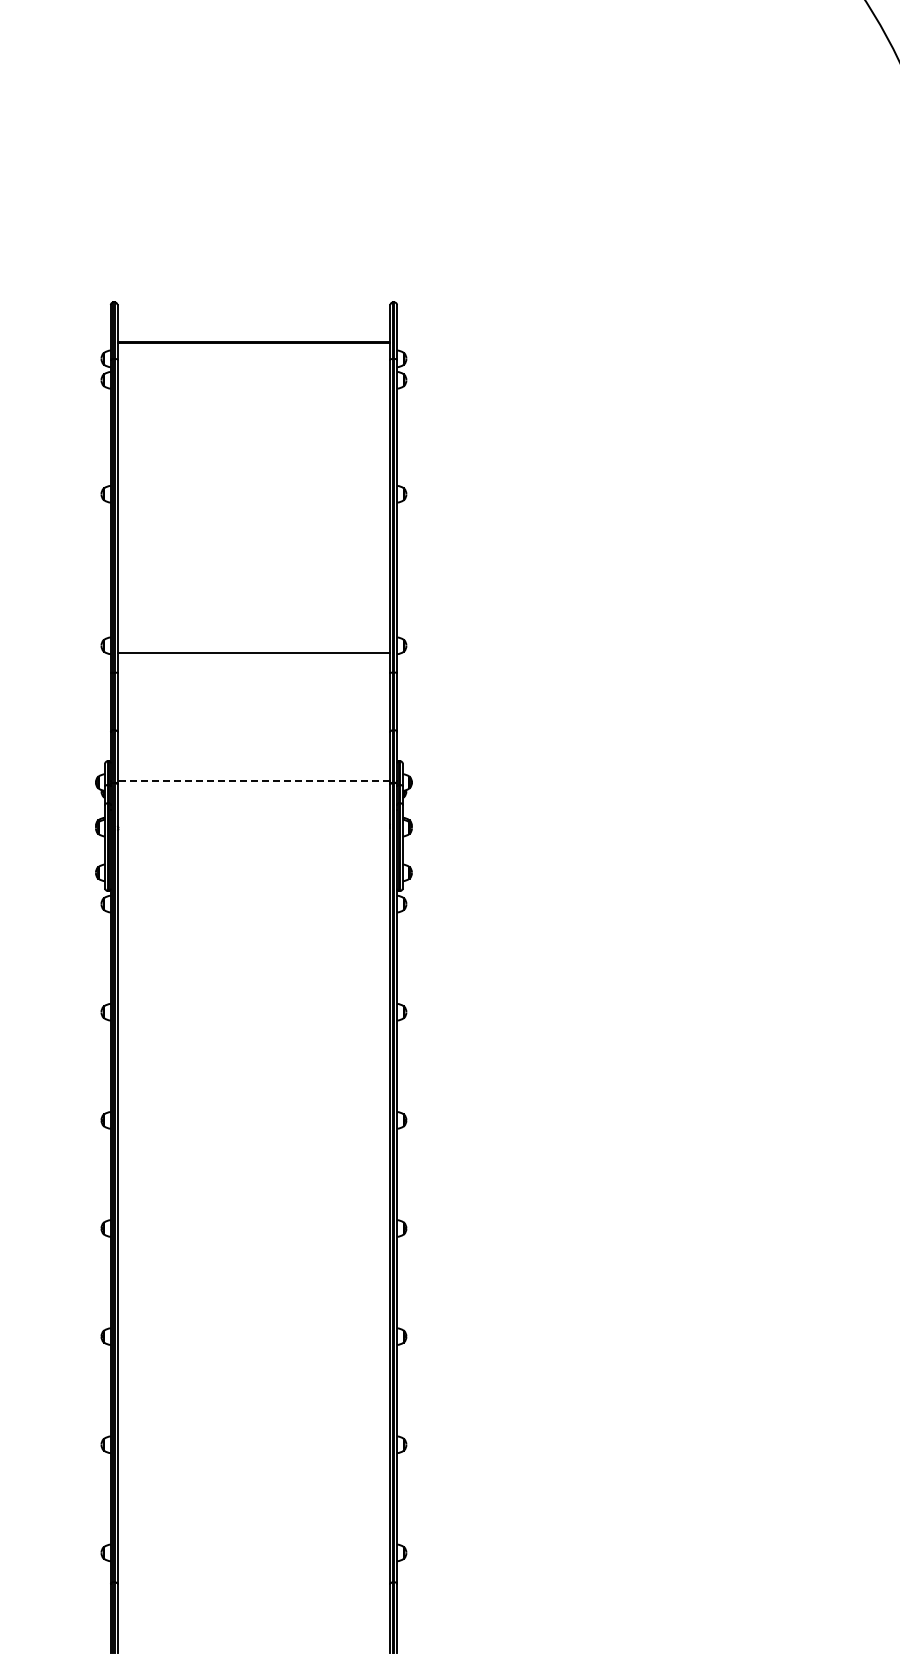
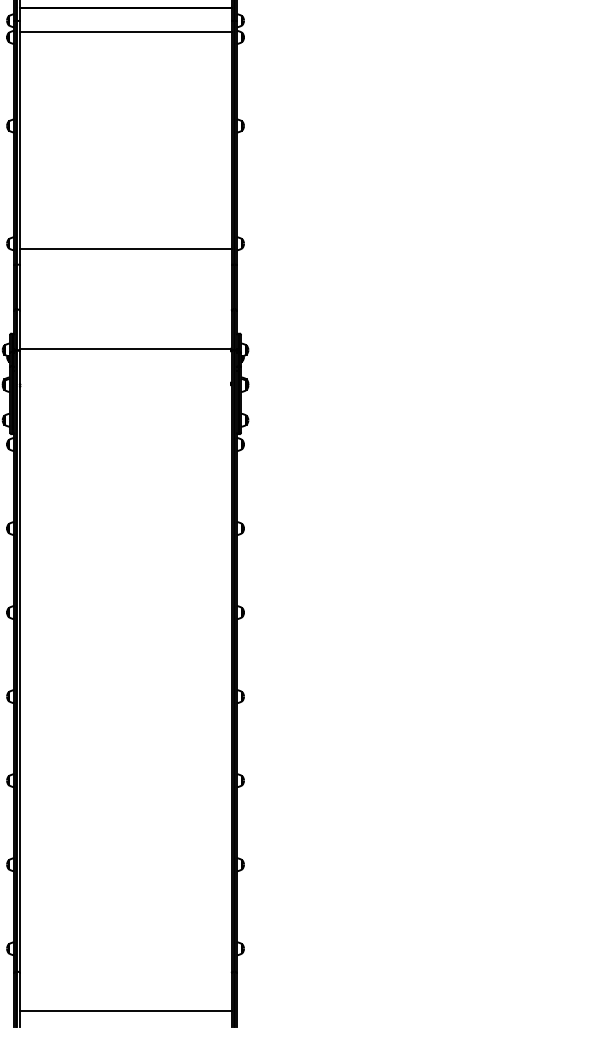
line: (253, 372) -> (125, 31), added
line: (253, 780) -> (125, 348), dashed -> solid
line: (253, 1632) -> (125, 1010), added

